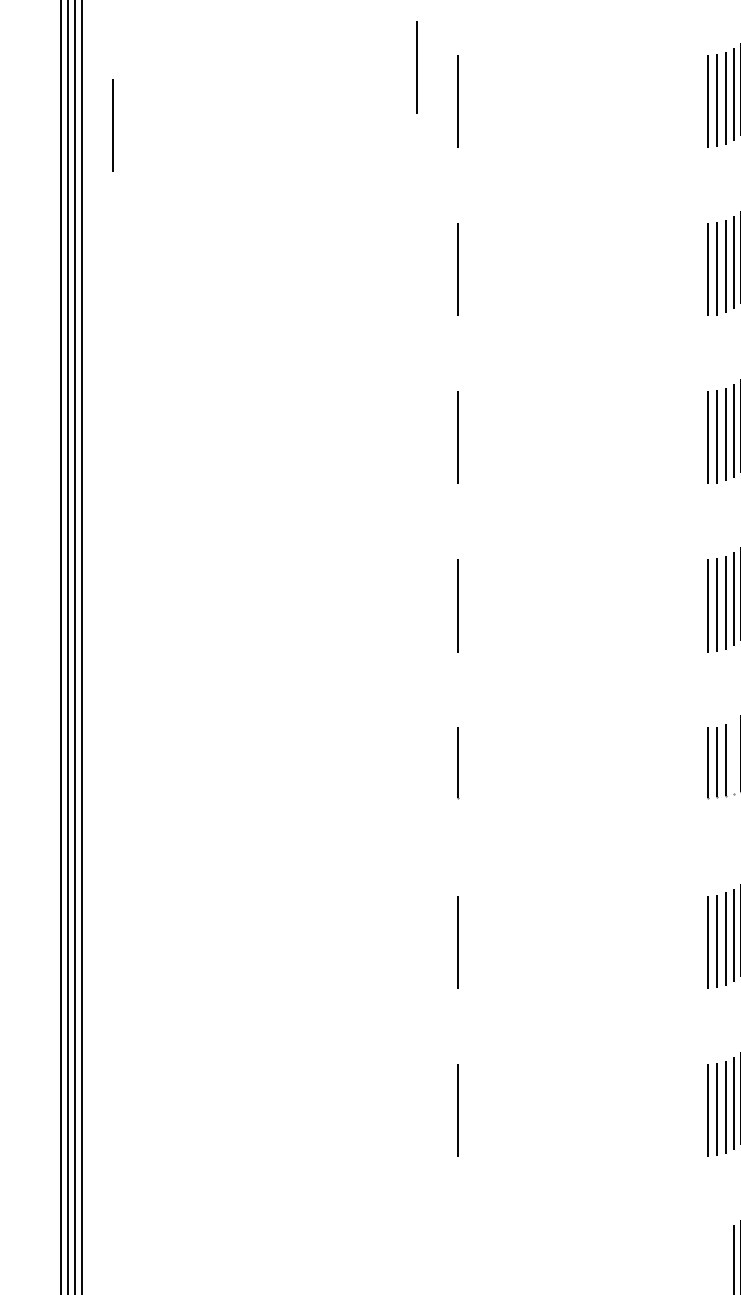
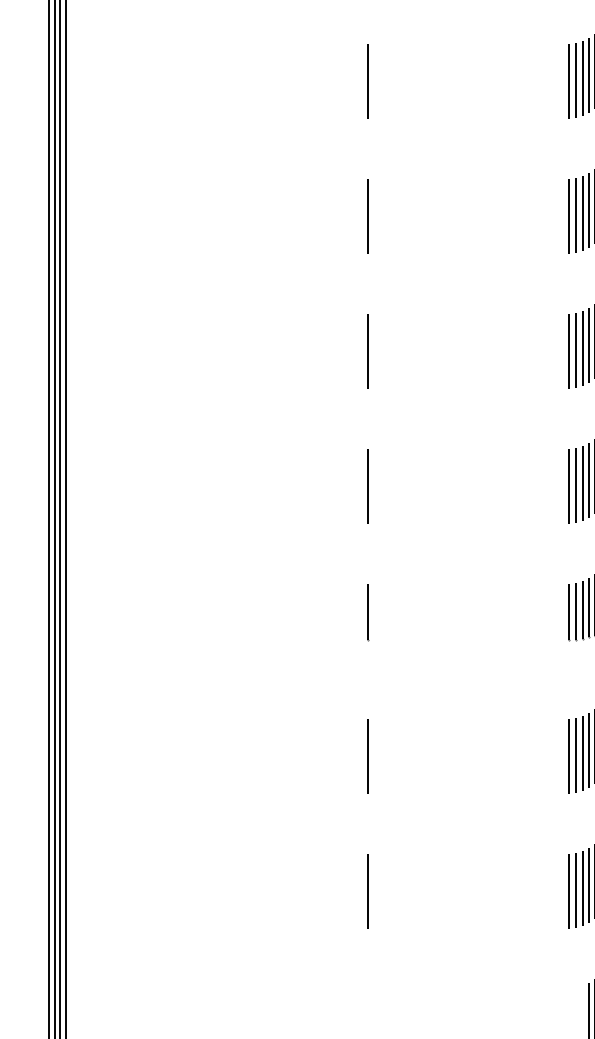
line: (416, 67) -> (334, 53), removed
line: (112, 125) -> (90, 100), removed
line: (733, 757) -> (588, 607), added

